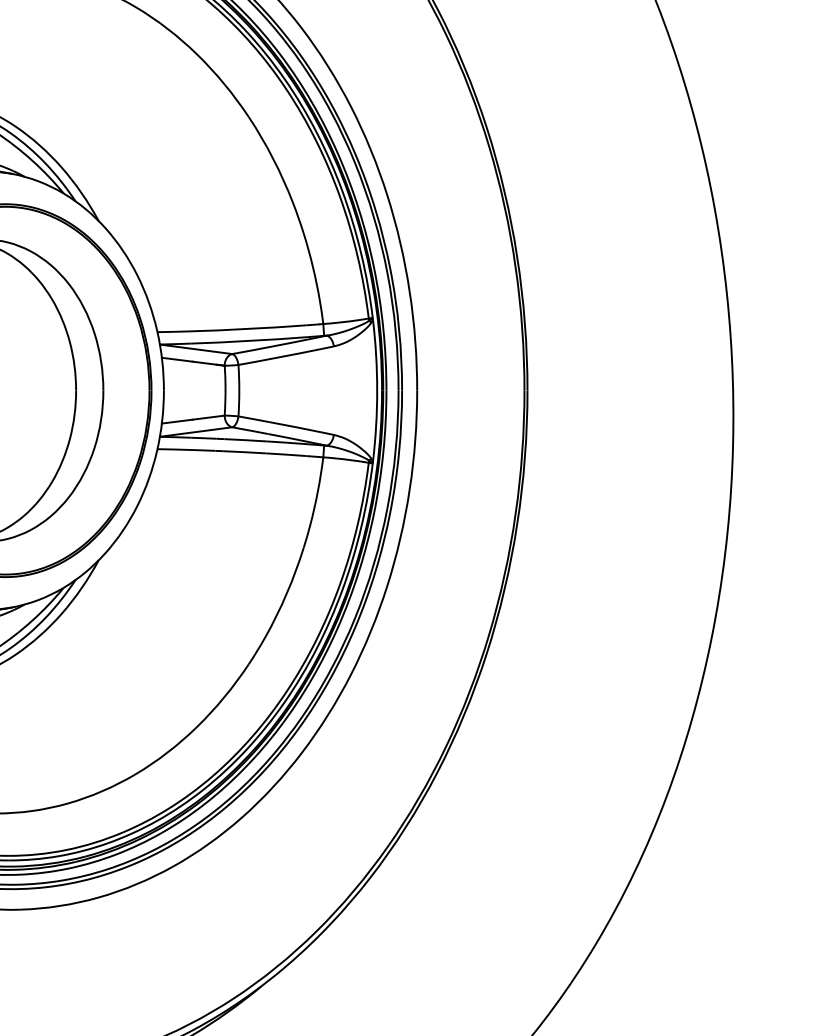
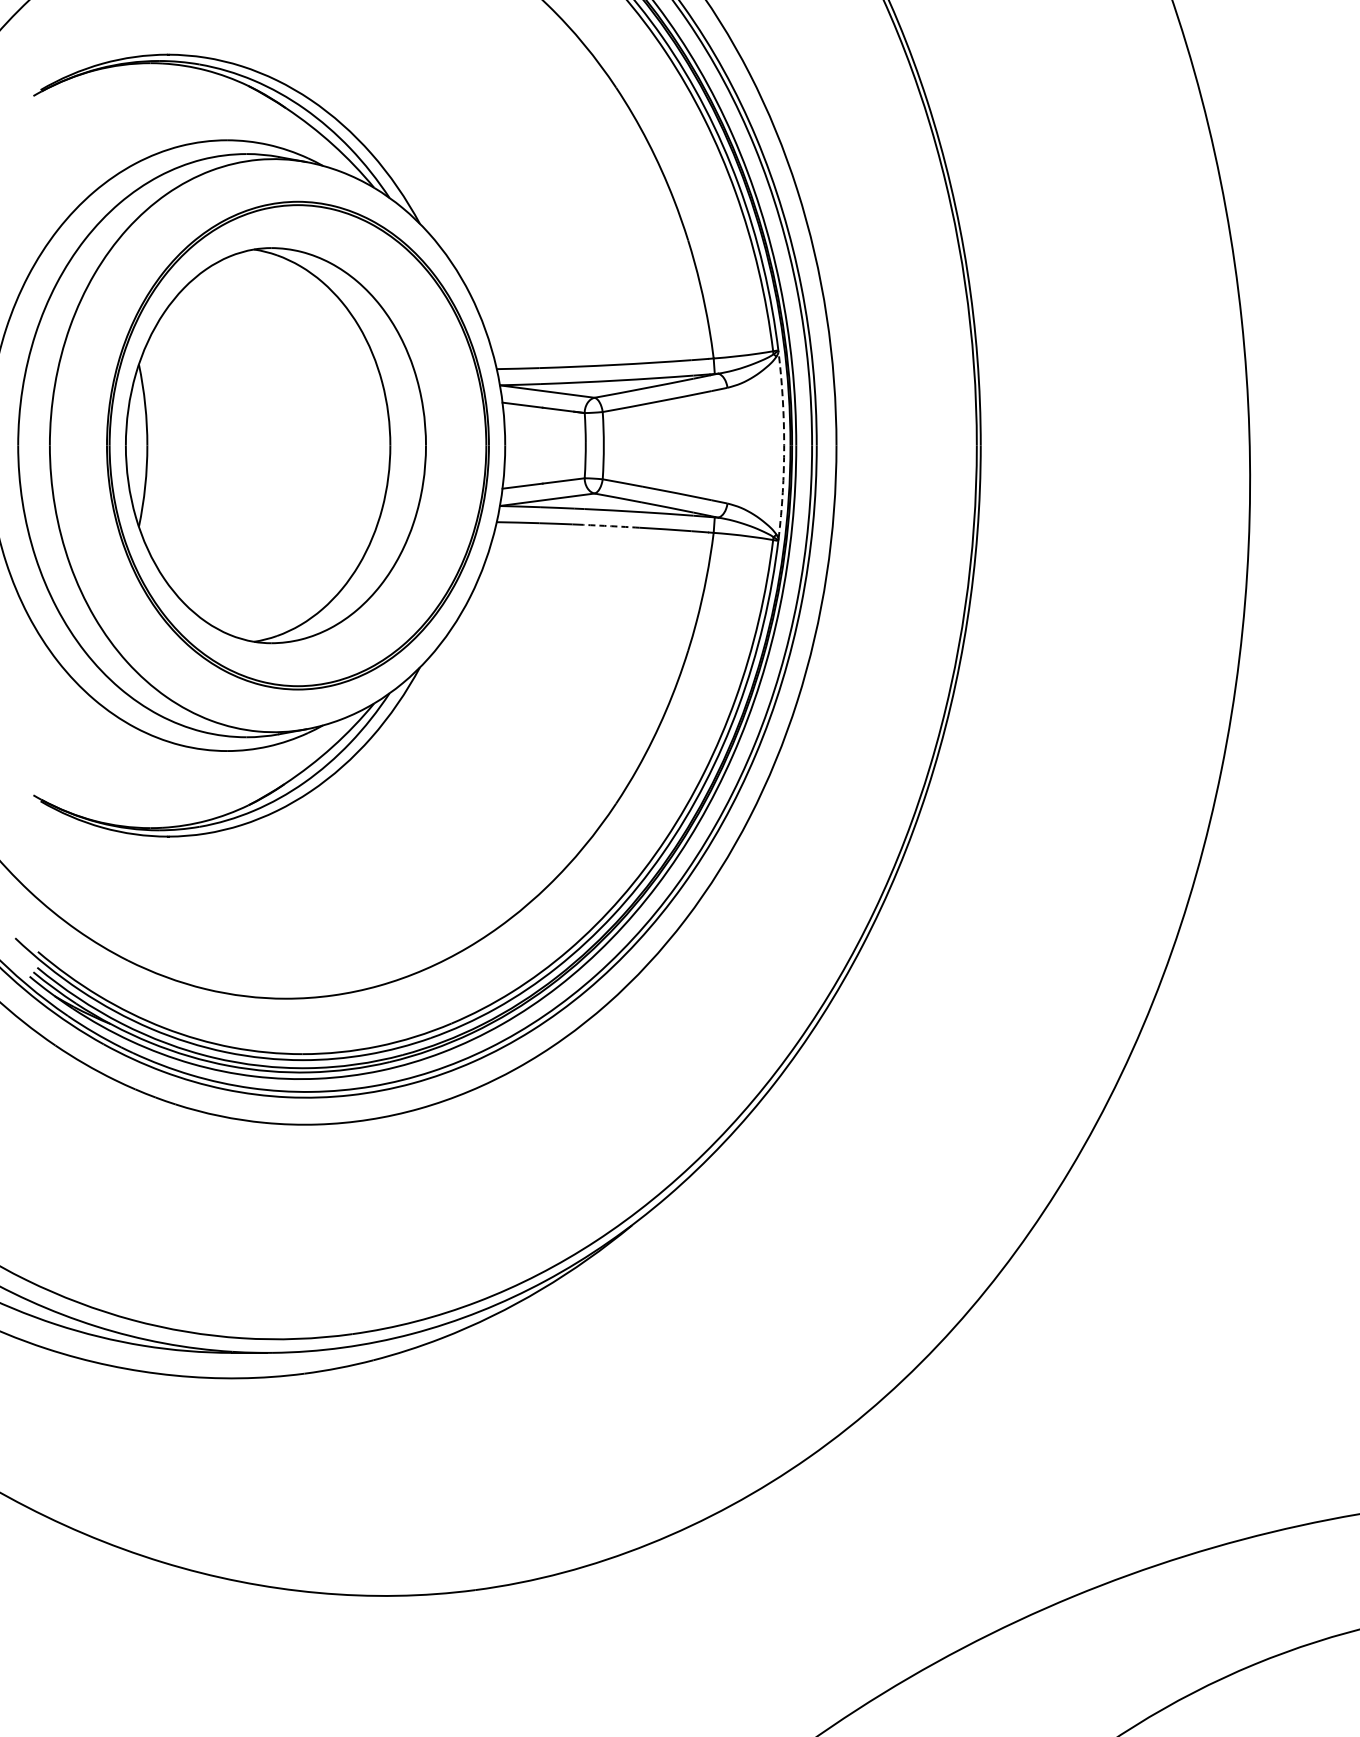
arc: (377, 390) -> (784, 445), solid -> dashed
arc: (245, 452) -> (611, 526), solid -> dashed

